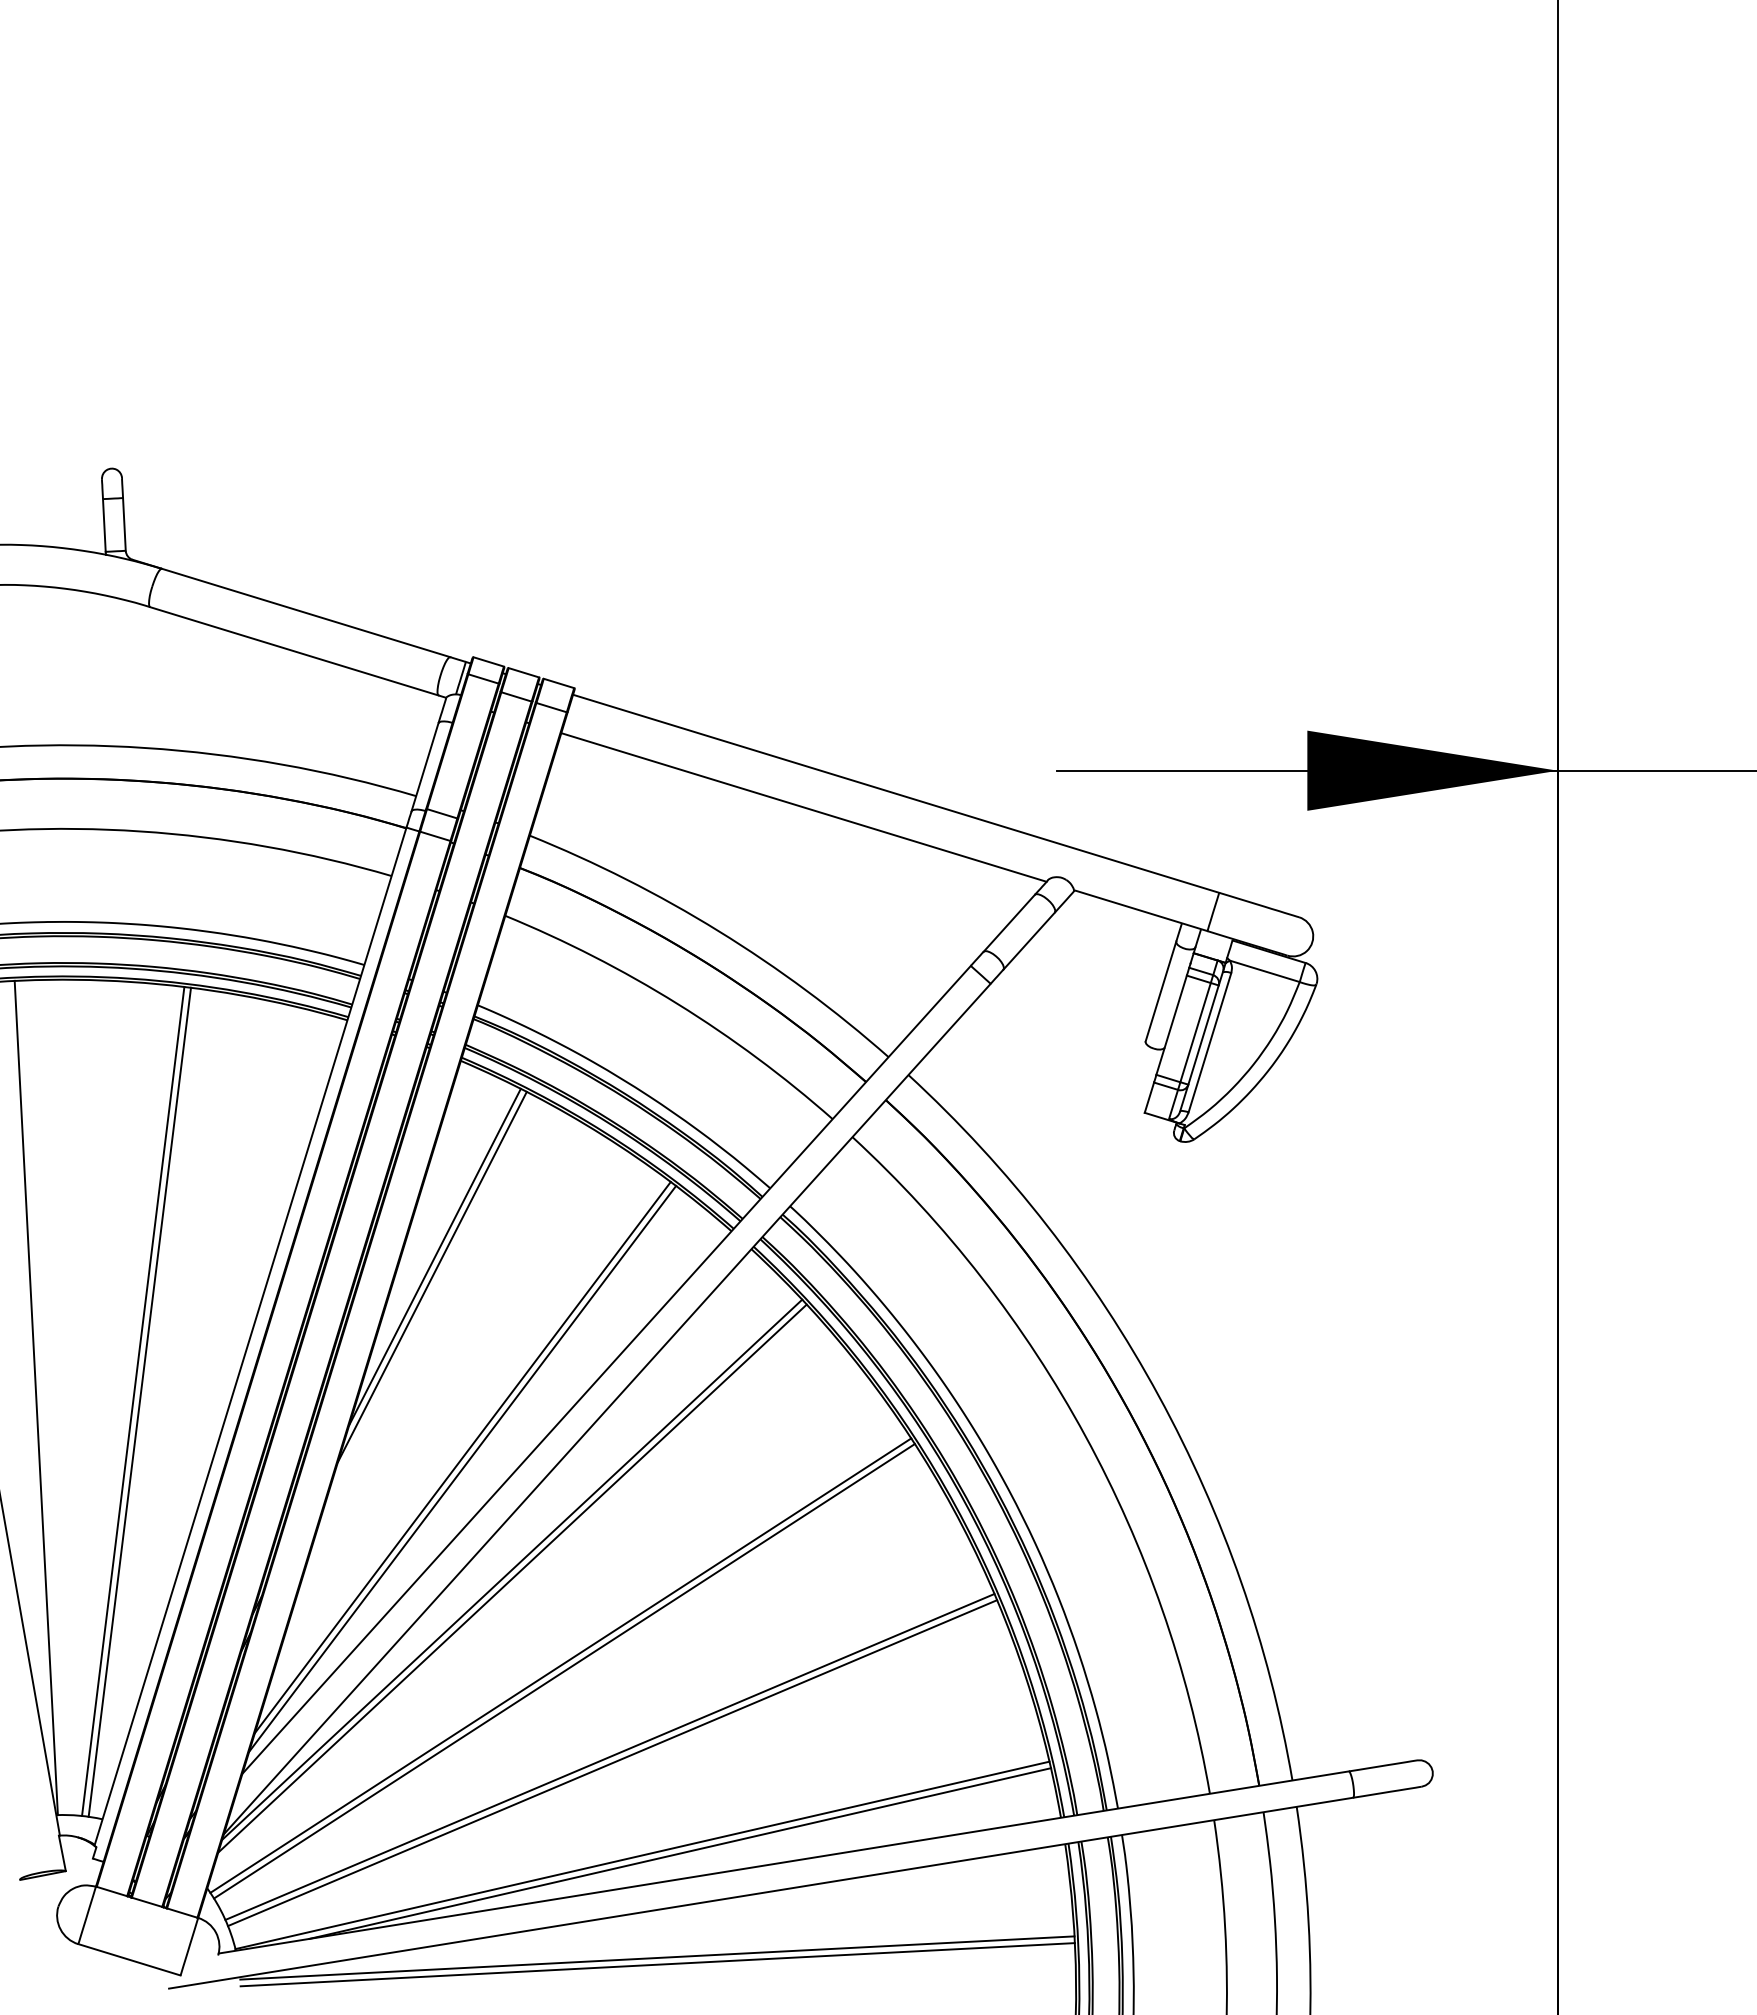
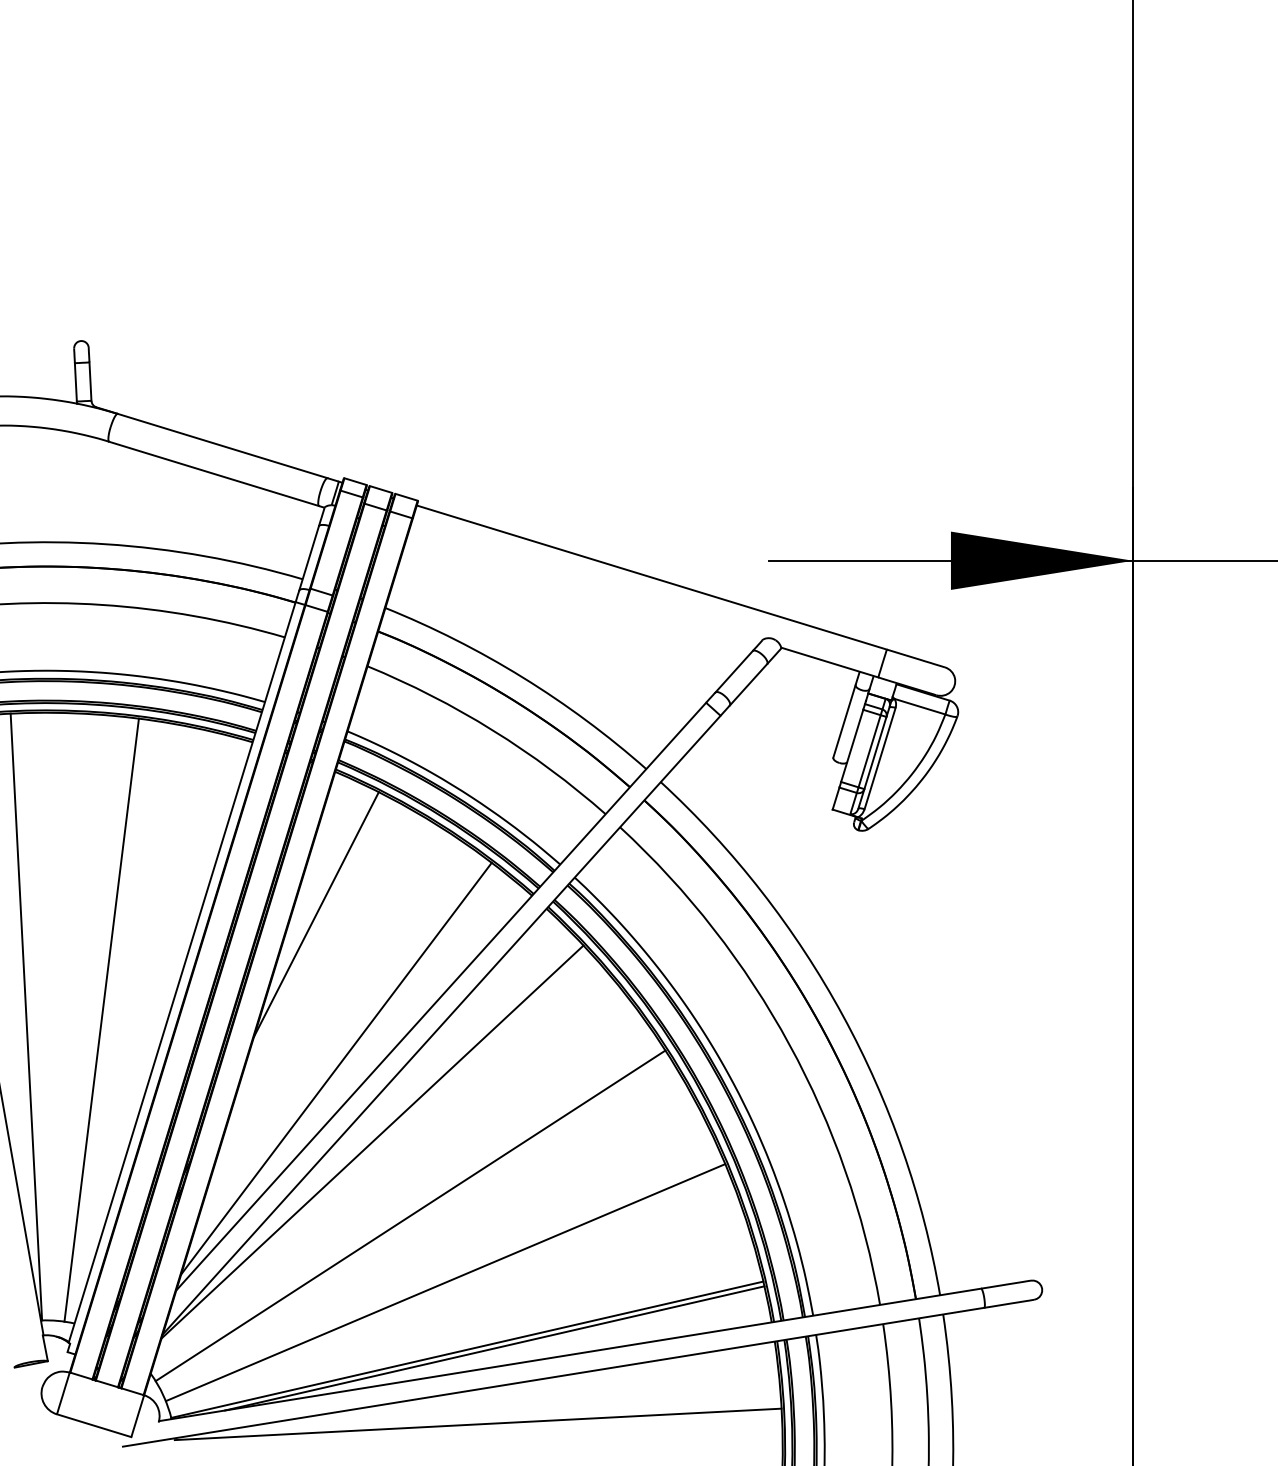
line: (803, 807) -> (584, 587), removed
line: (431, 1276) -> (313, 928), removed
line: (133, 1400) -> (97, 1018), removed
line: (462, 1457) -> (336, 1060), removed
line: (512, 1578) -> (372, 1148), removed
line: (560, 1665) -> (407, 1211), removed
line: (609, 1756) -> (443, 1277), removed
line: (657, 1964) -> (478, 1429), removed

